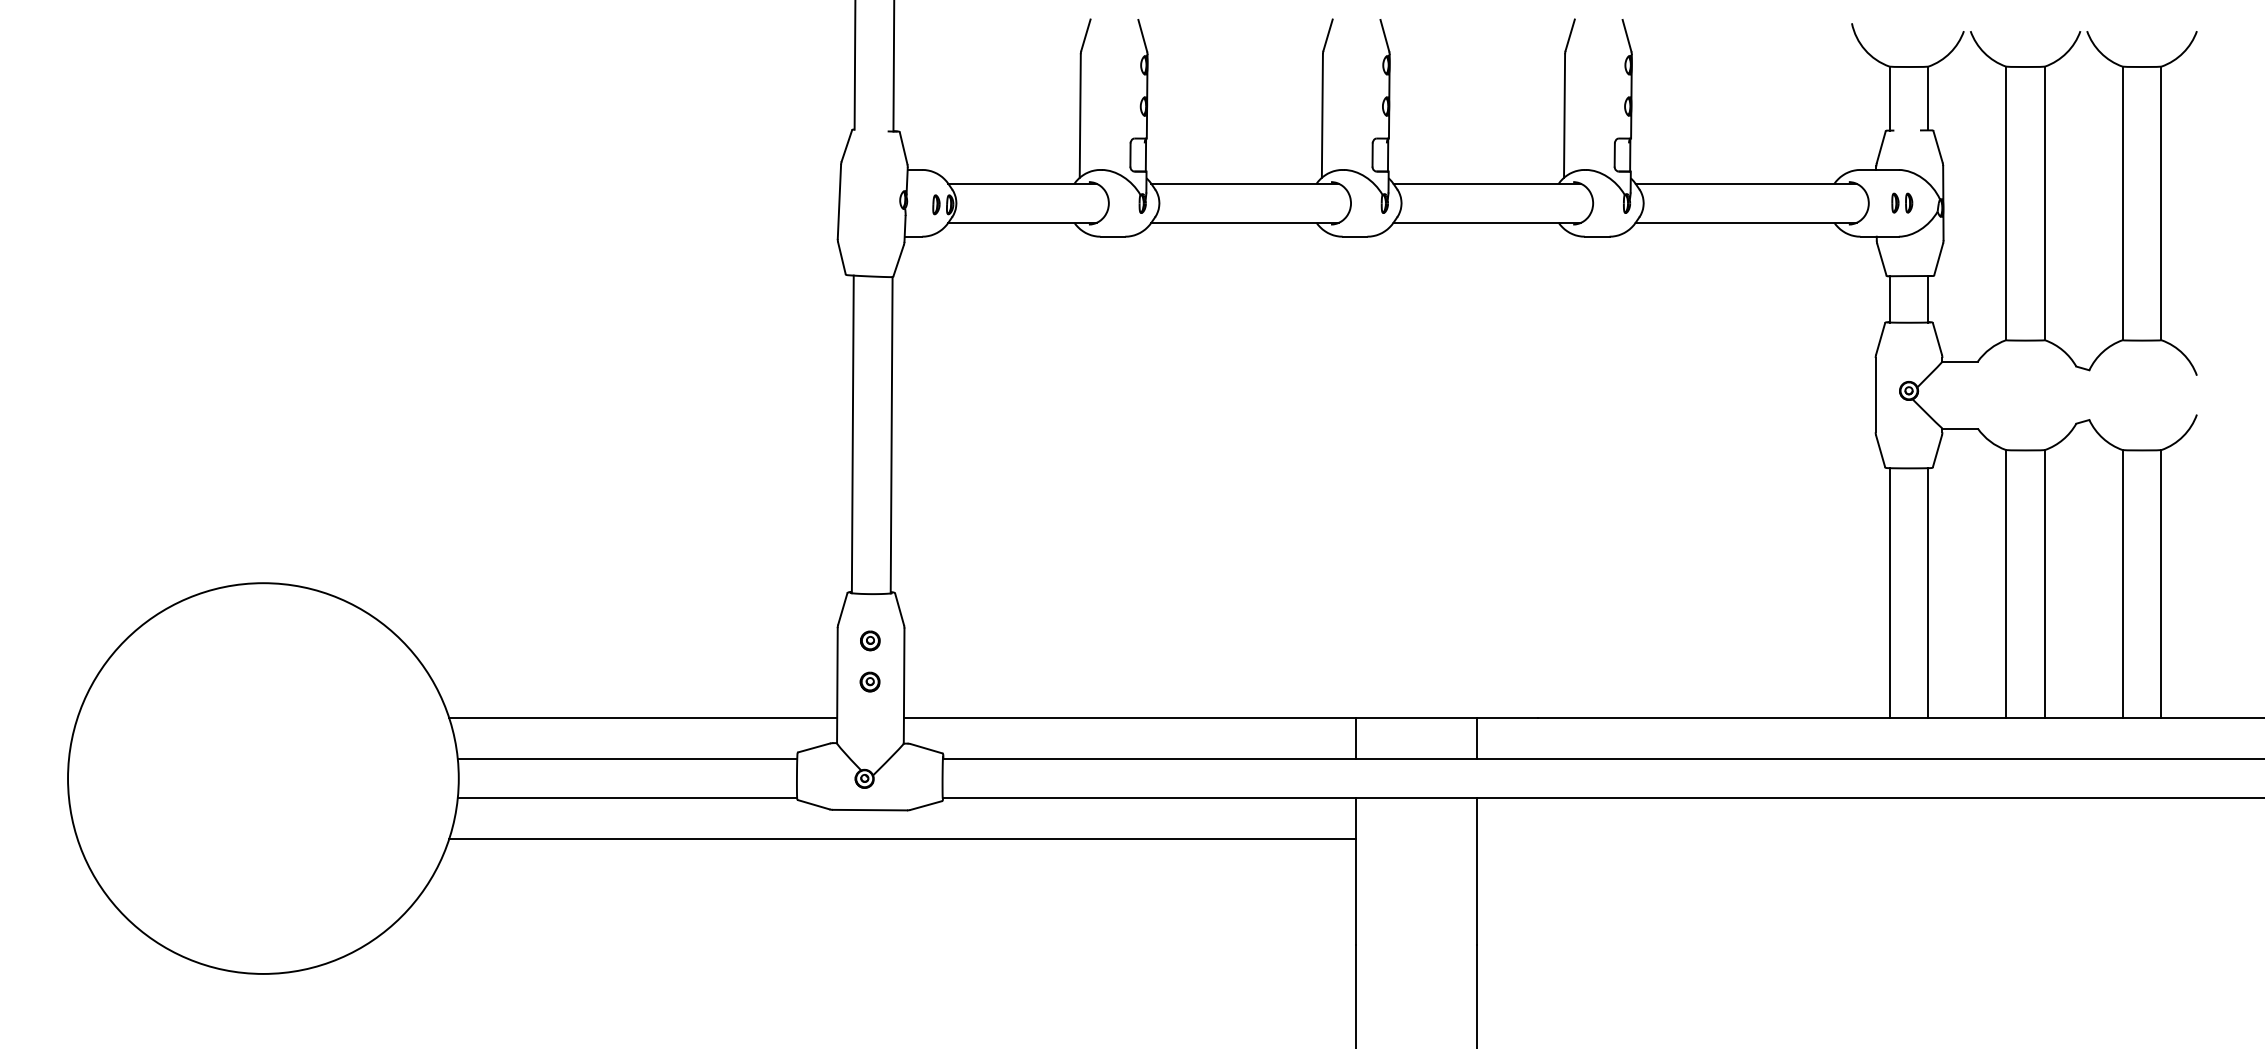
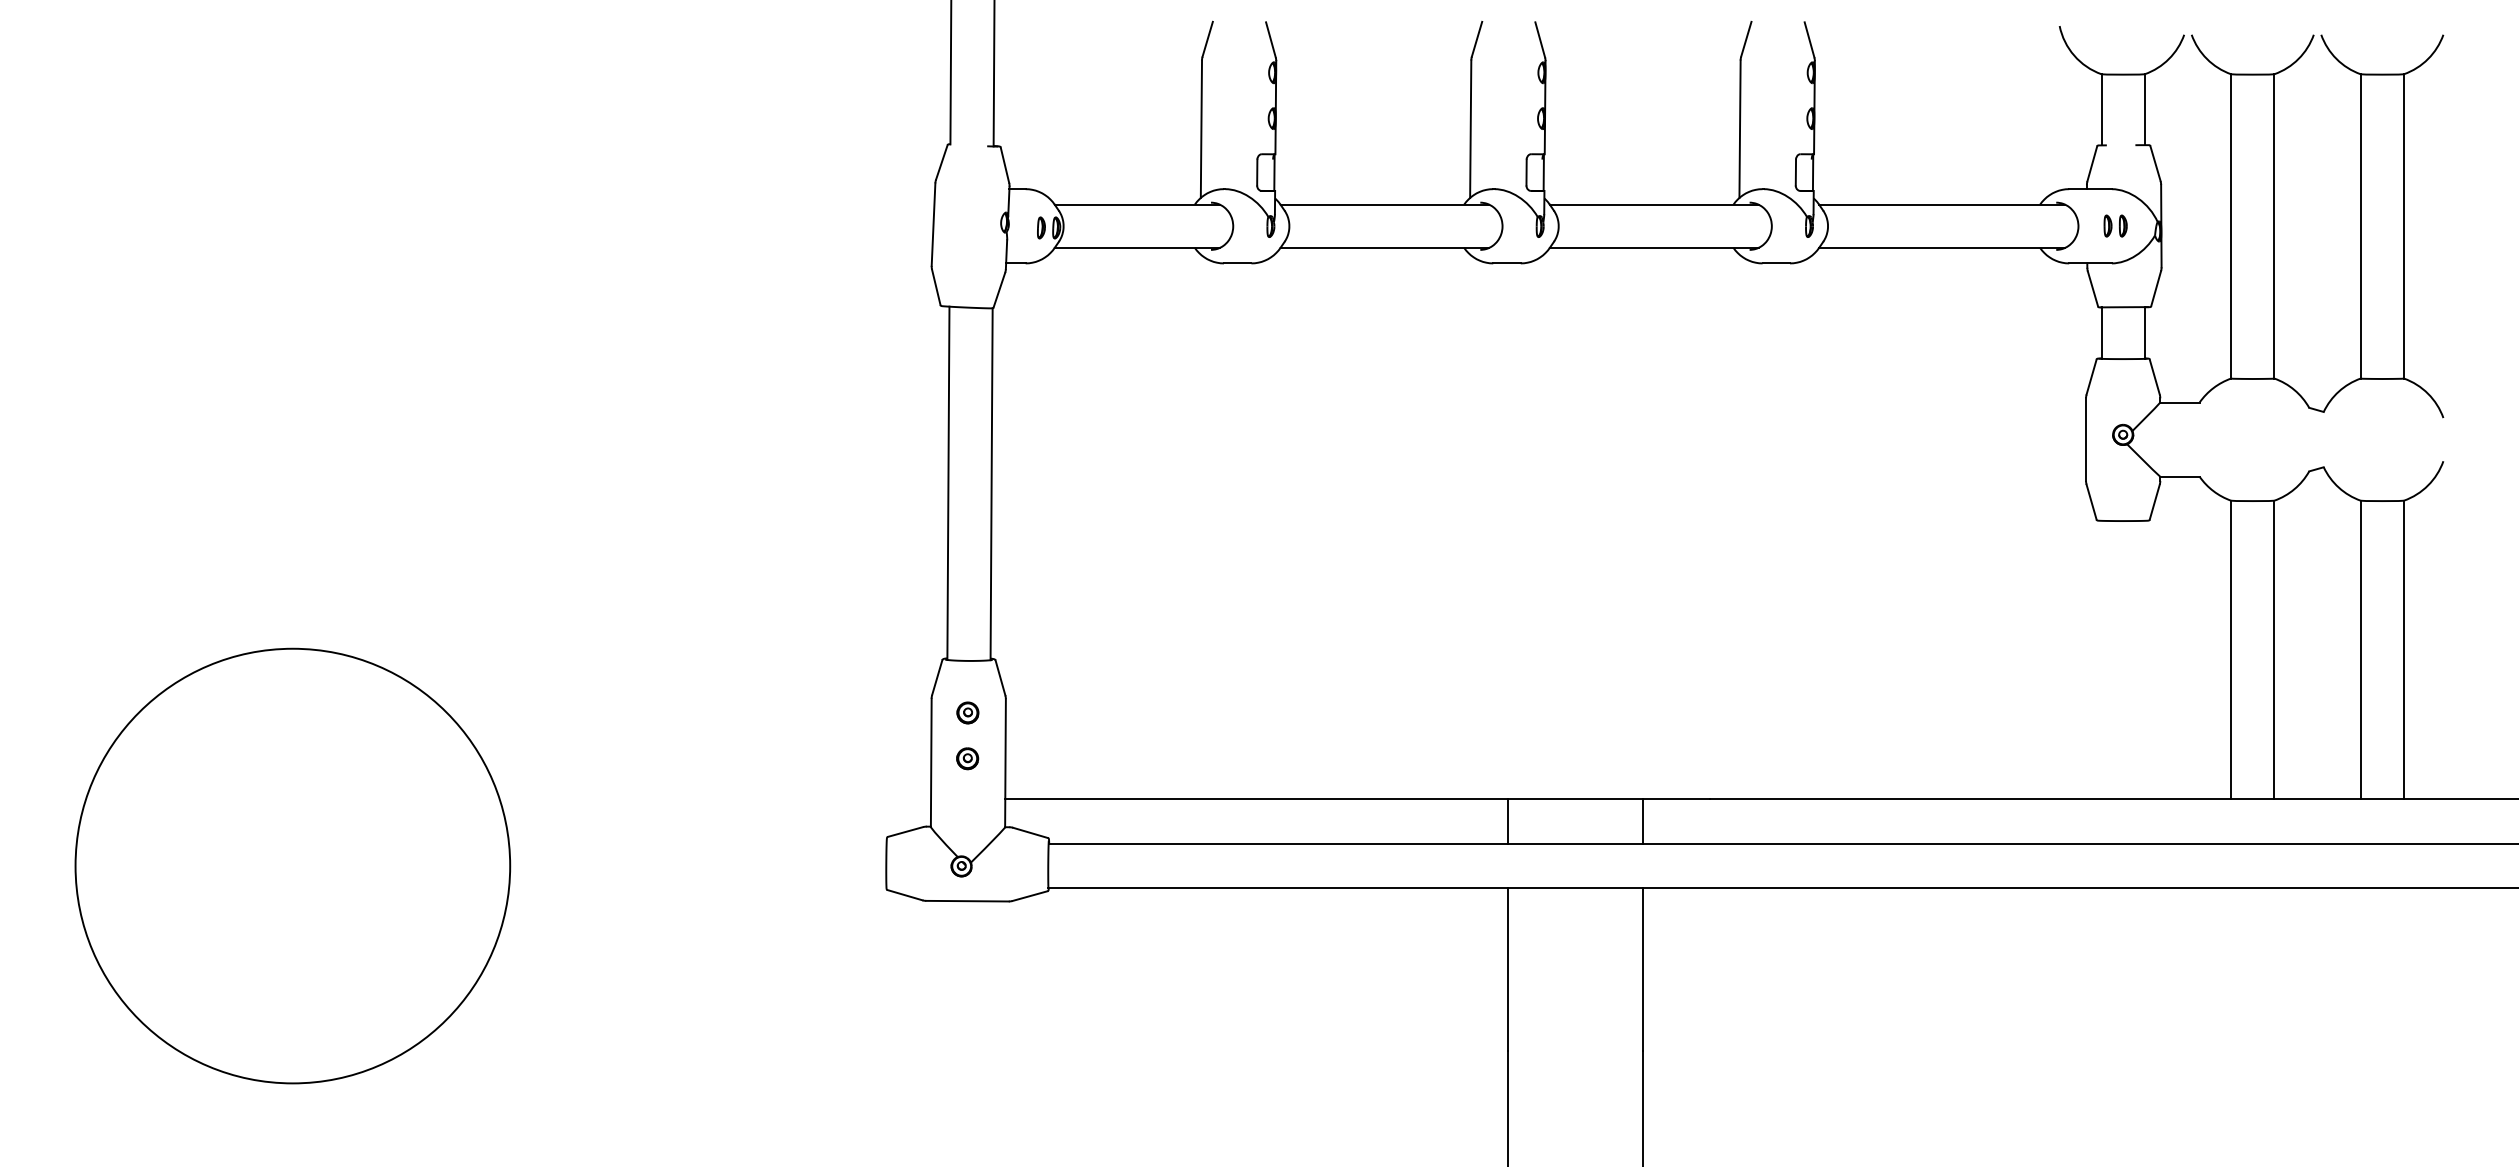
line: (1889, 592) -> (2101, 659), removed
line: (1928, 592) -> (2144, 659), removed
line: (643, 717) -> (715, 798), removed
line: (627, 759) -> (697, 844), removed
line: (627, 797) -> (697, 887), removed
line: (902, 839) -> (1003, 933), removed

